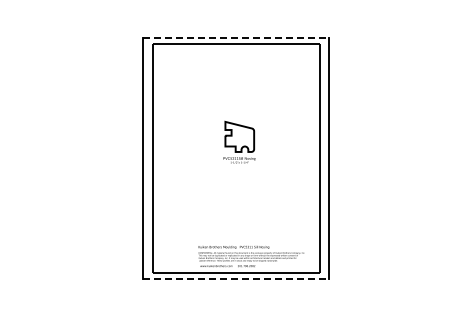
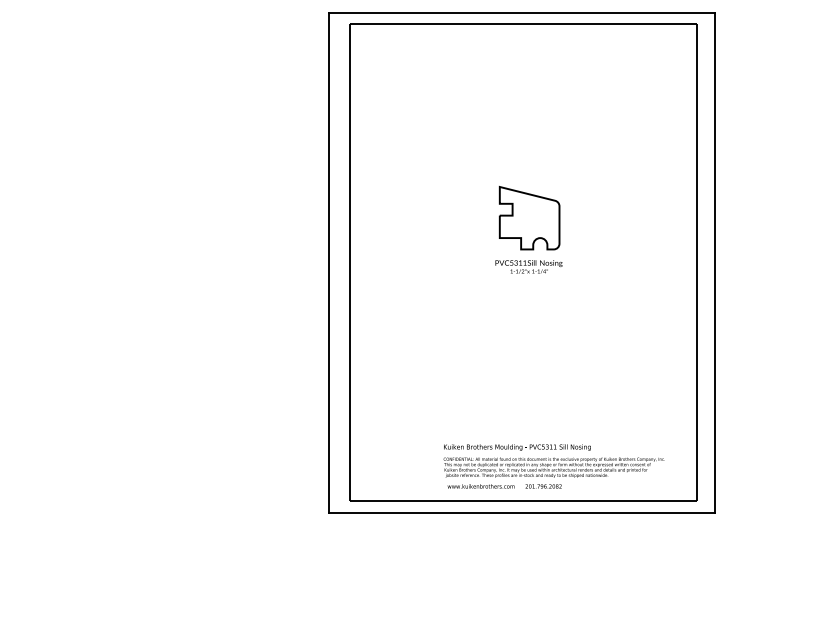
line: (236, 38) -> (522, 13), dashed -> solid
line: (236, 278) -> (522, 512), dashed -> solid

